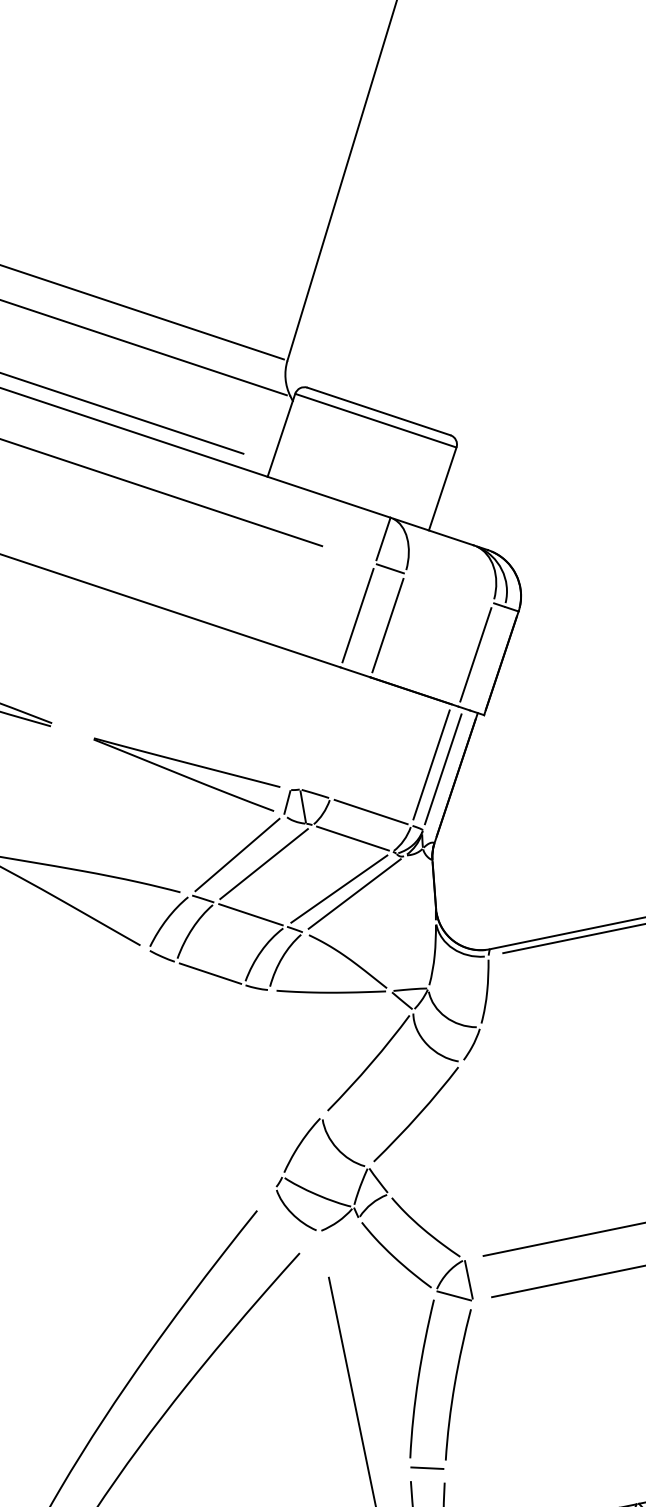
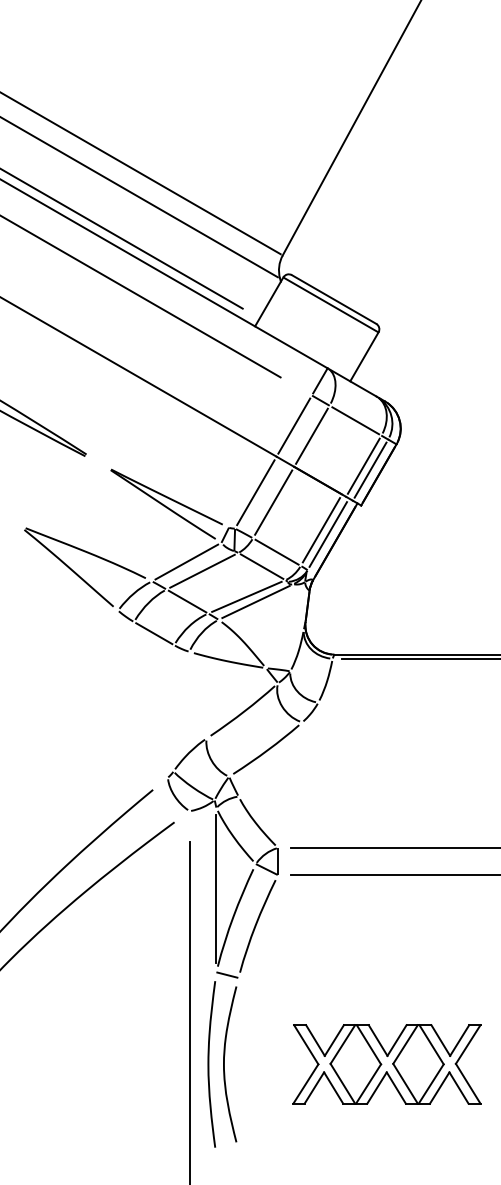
line: (449, 588) -> (355, 420), added
line: (486, 657) -> (370, 469), added
line: (319, 728) -> (255, 492), added
line: (350, 737) -> (273, 502), added
line: (383, 1340) -> (216, 888), added

